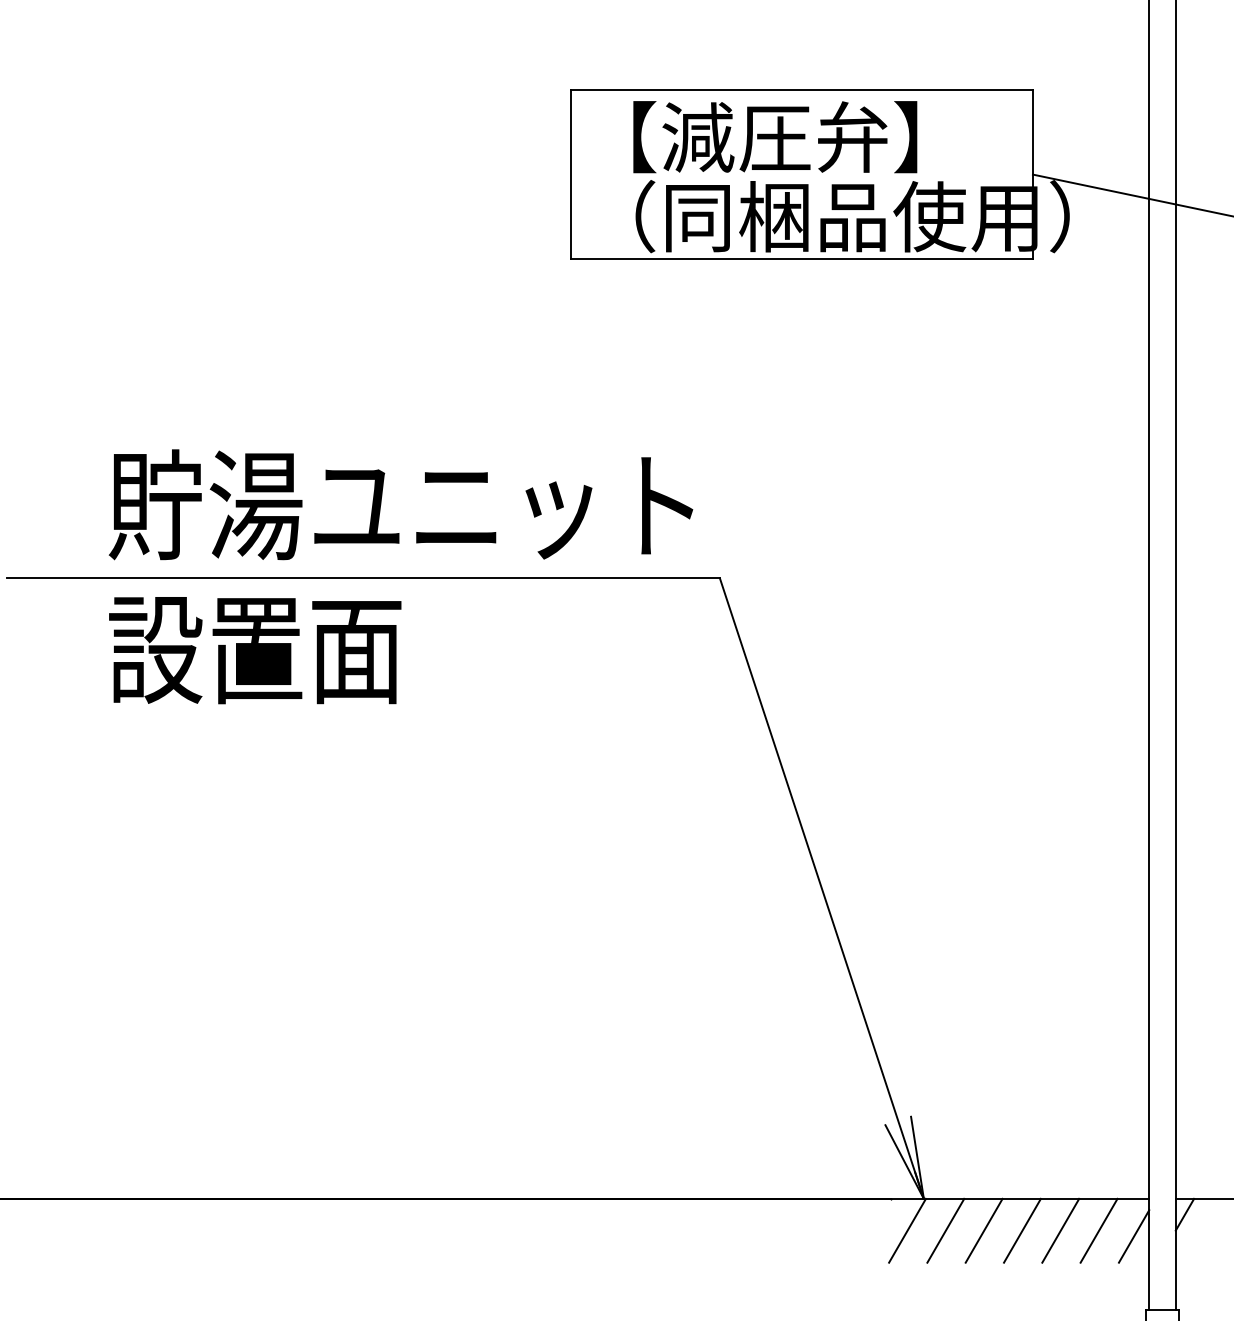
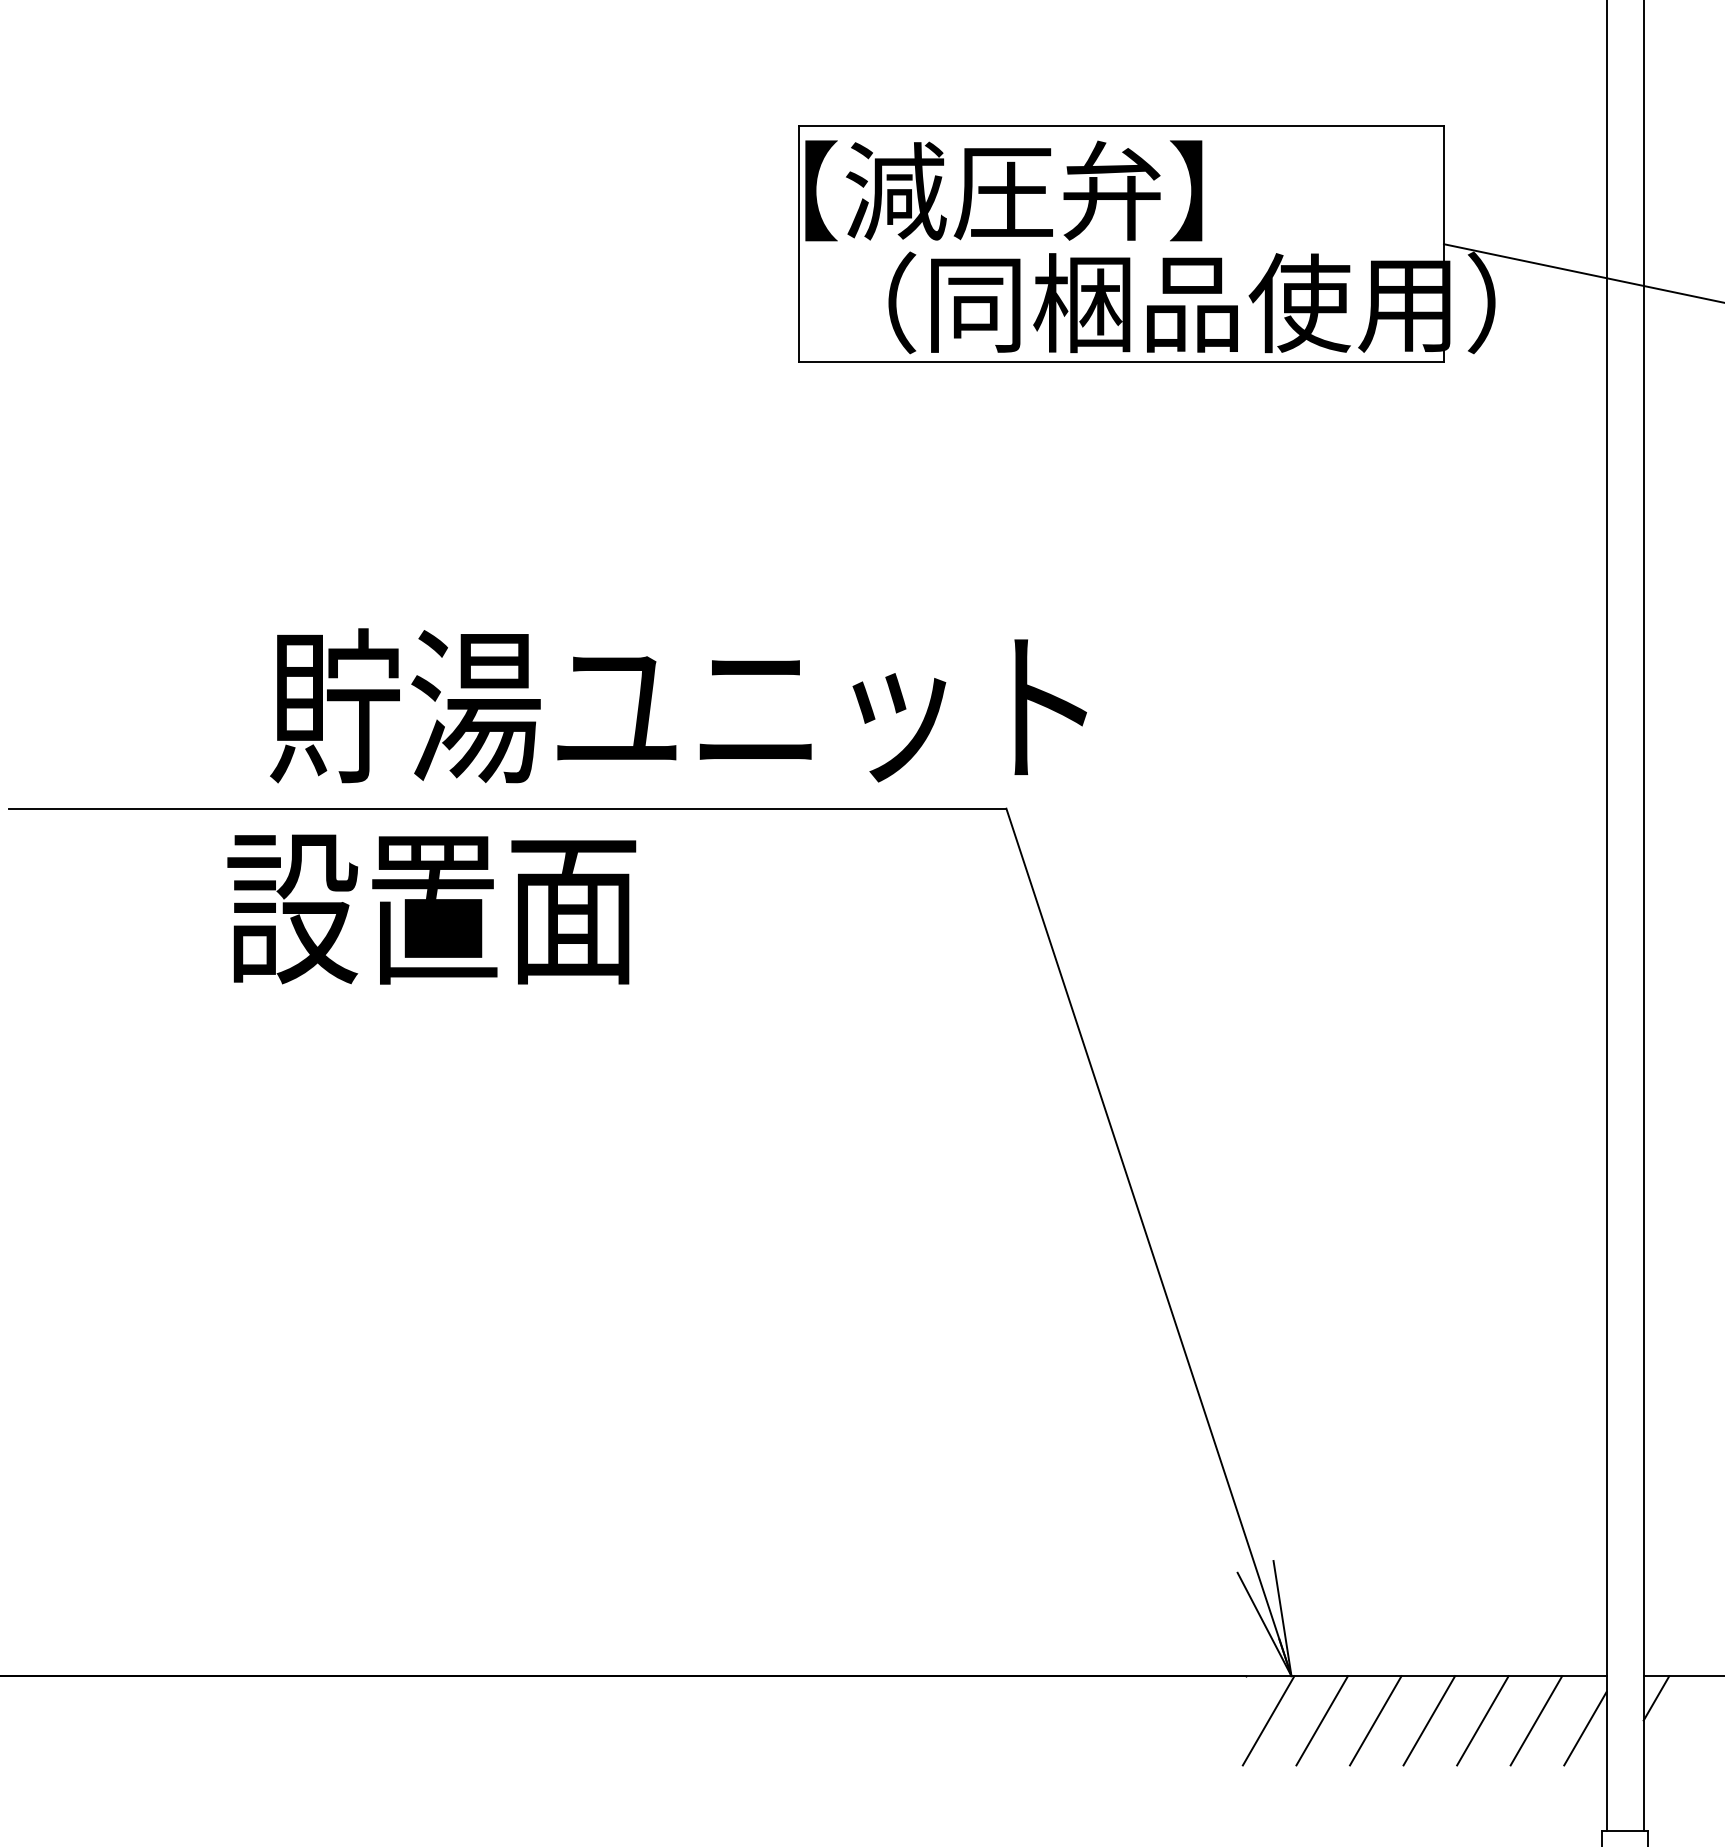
text: (775, 136) -> (1003, 190), moved
text: (400, 504) -> (678, 705), moved
text: (255, 650) -> (431, 909), moved

